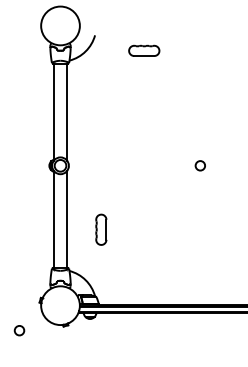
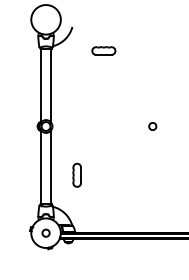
part: (144, 50) -> (104, 50), moved
circle: (19, 330) -> (46, 233), moved

